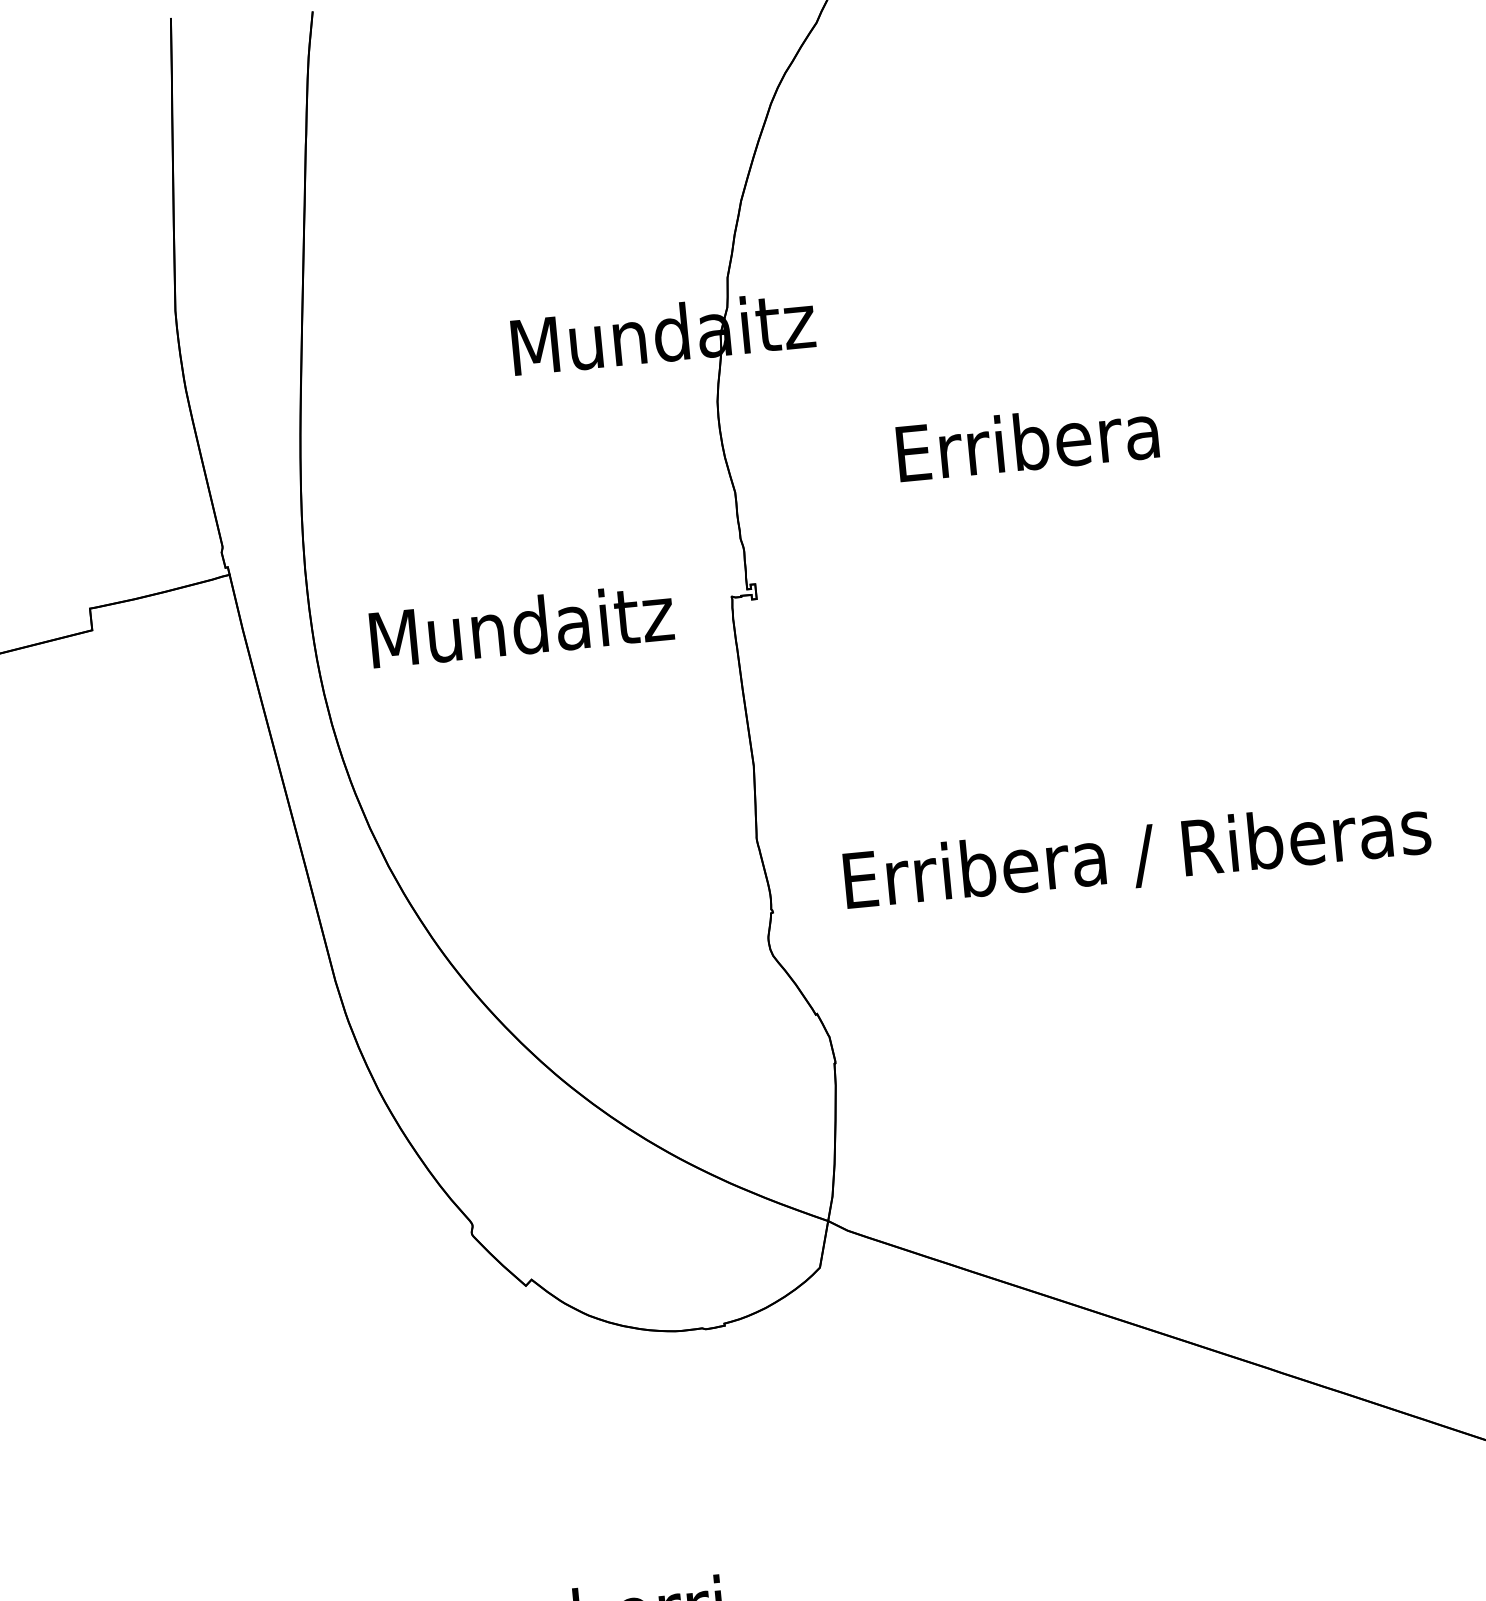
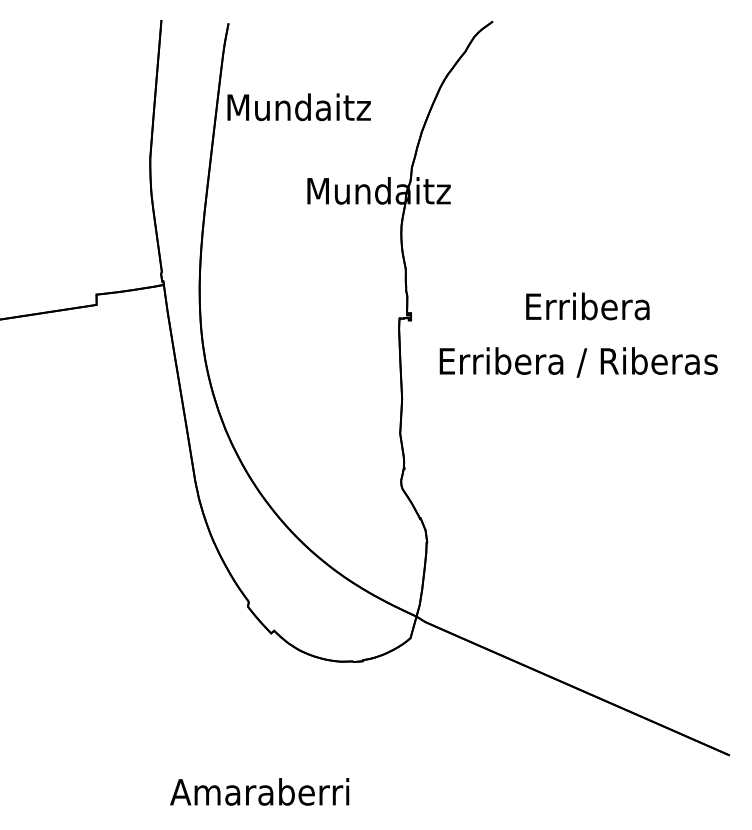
text: (1026, 441) -> (587, 306), moved
text: (520, 626) -> (298, 107), moved
text: (1136, 855) -> (578, 362), moved

